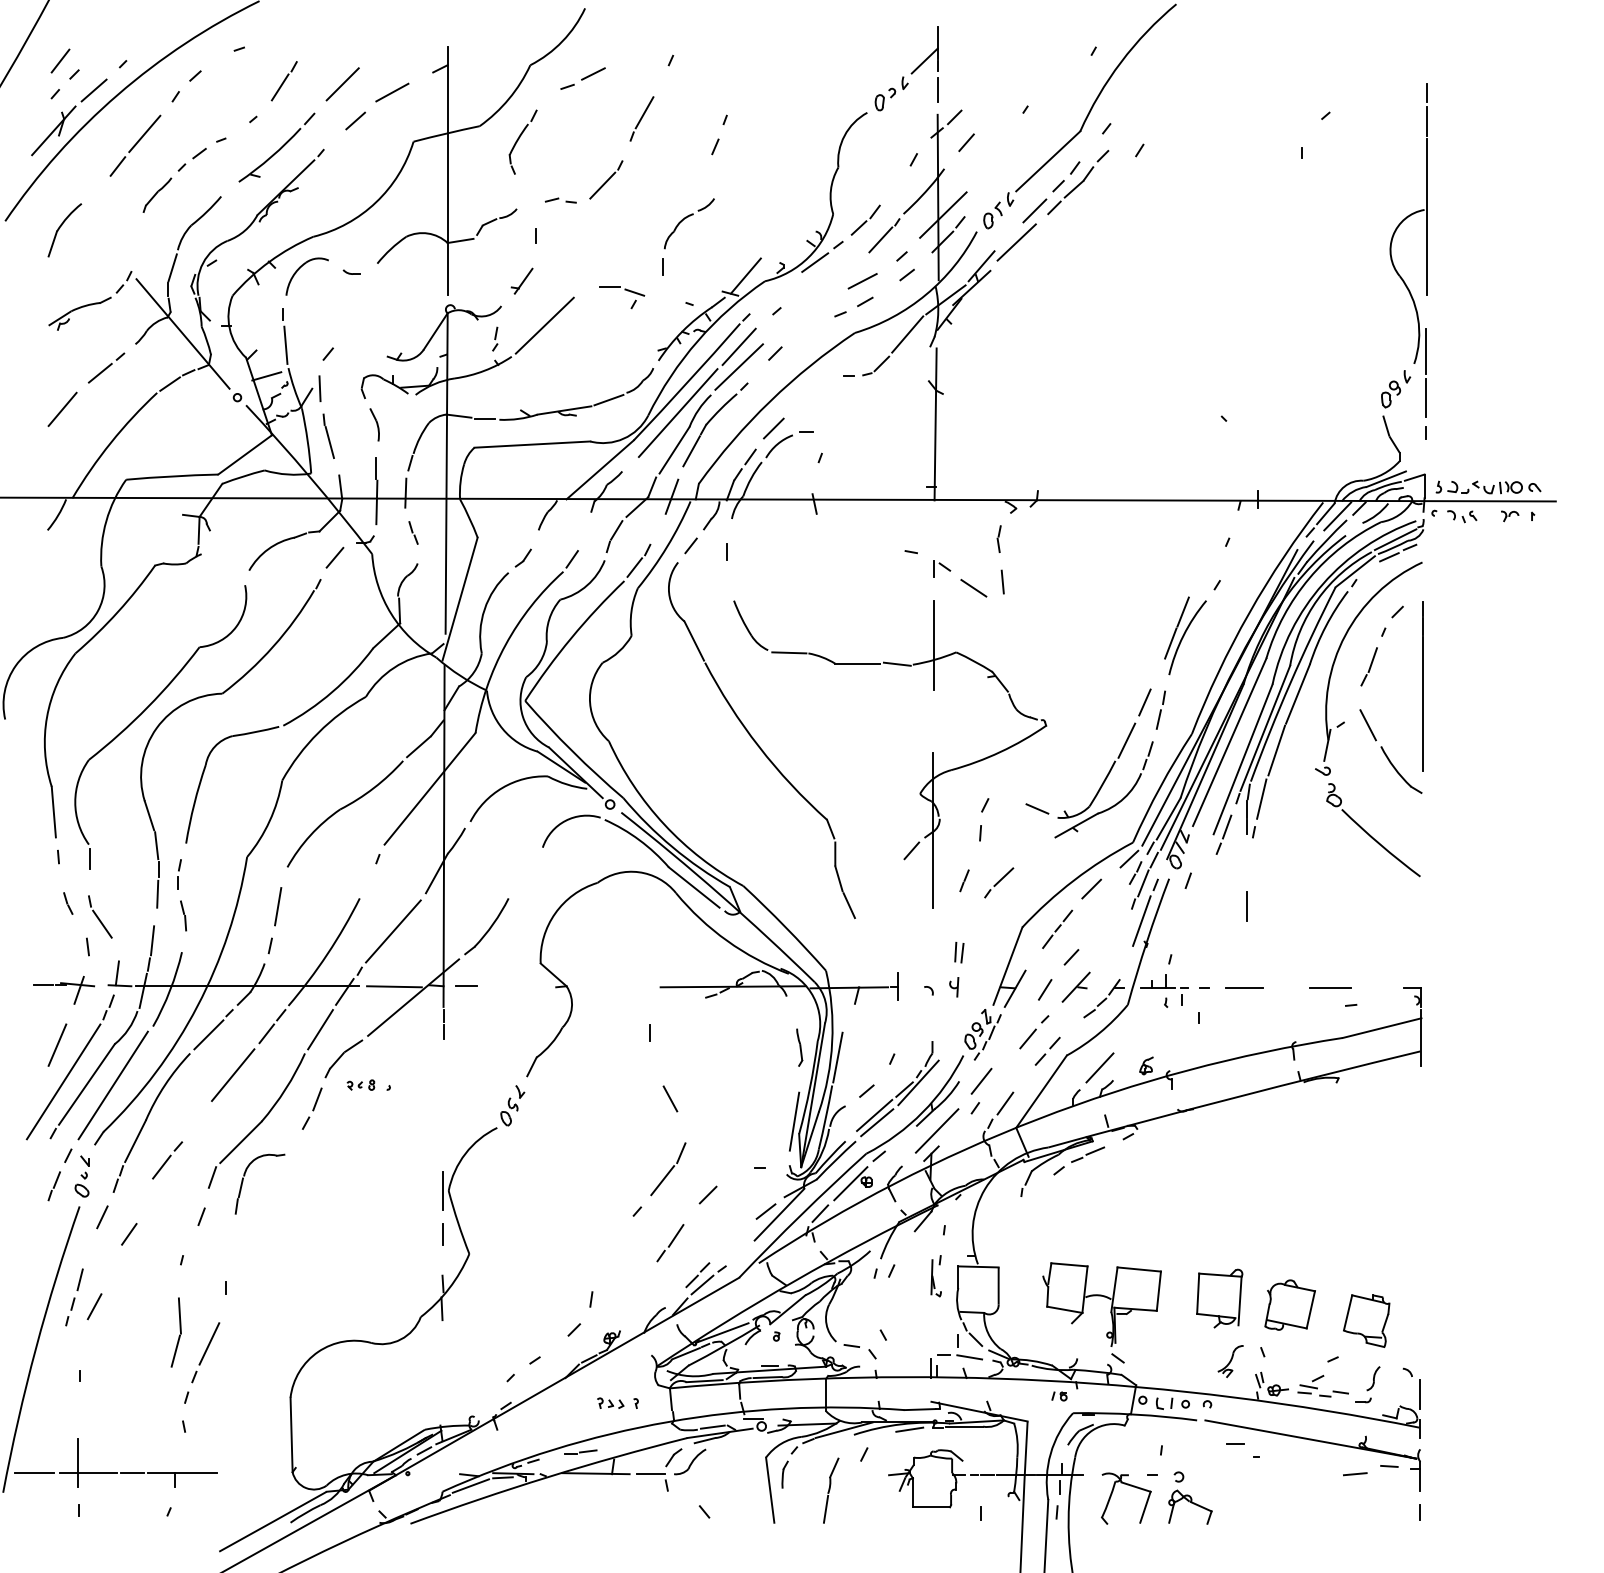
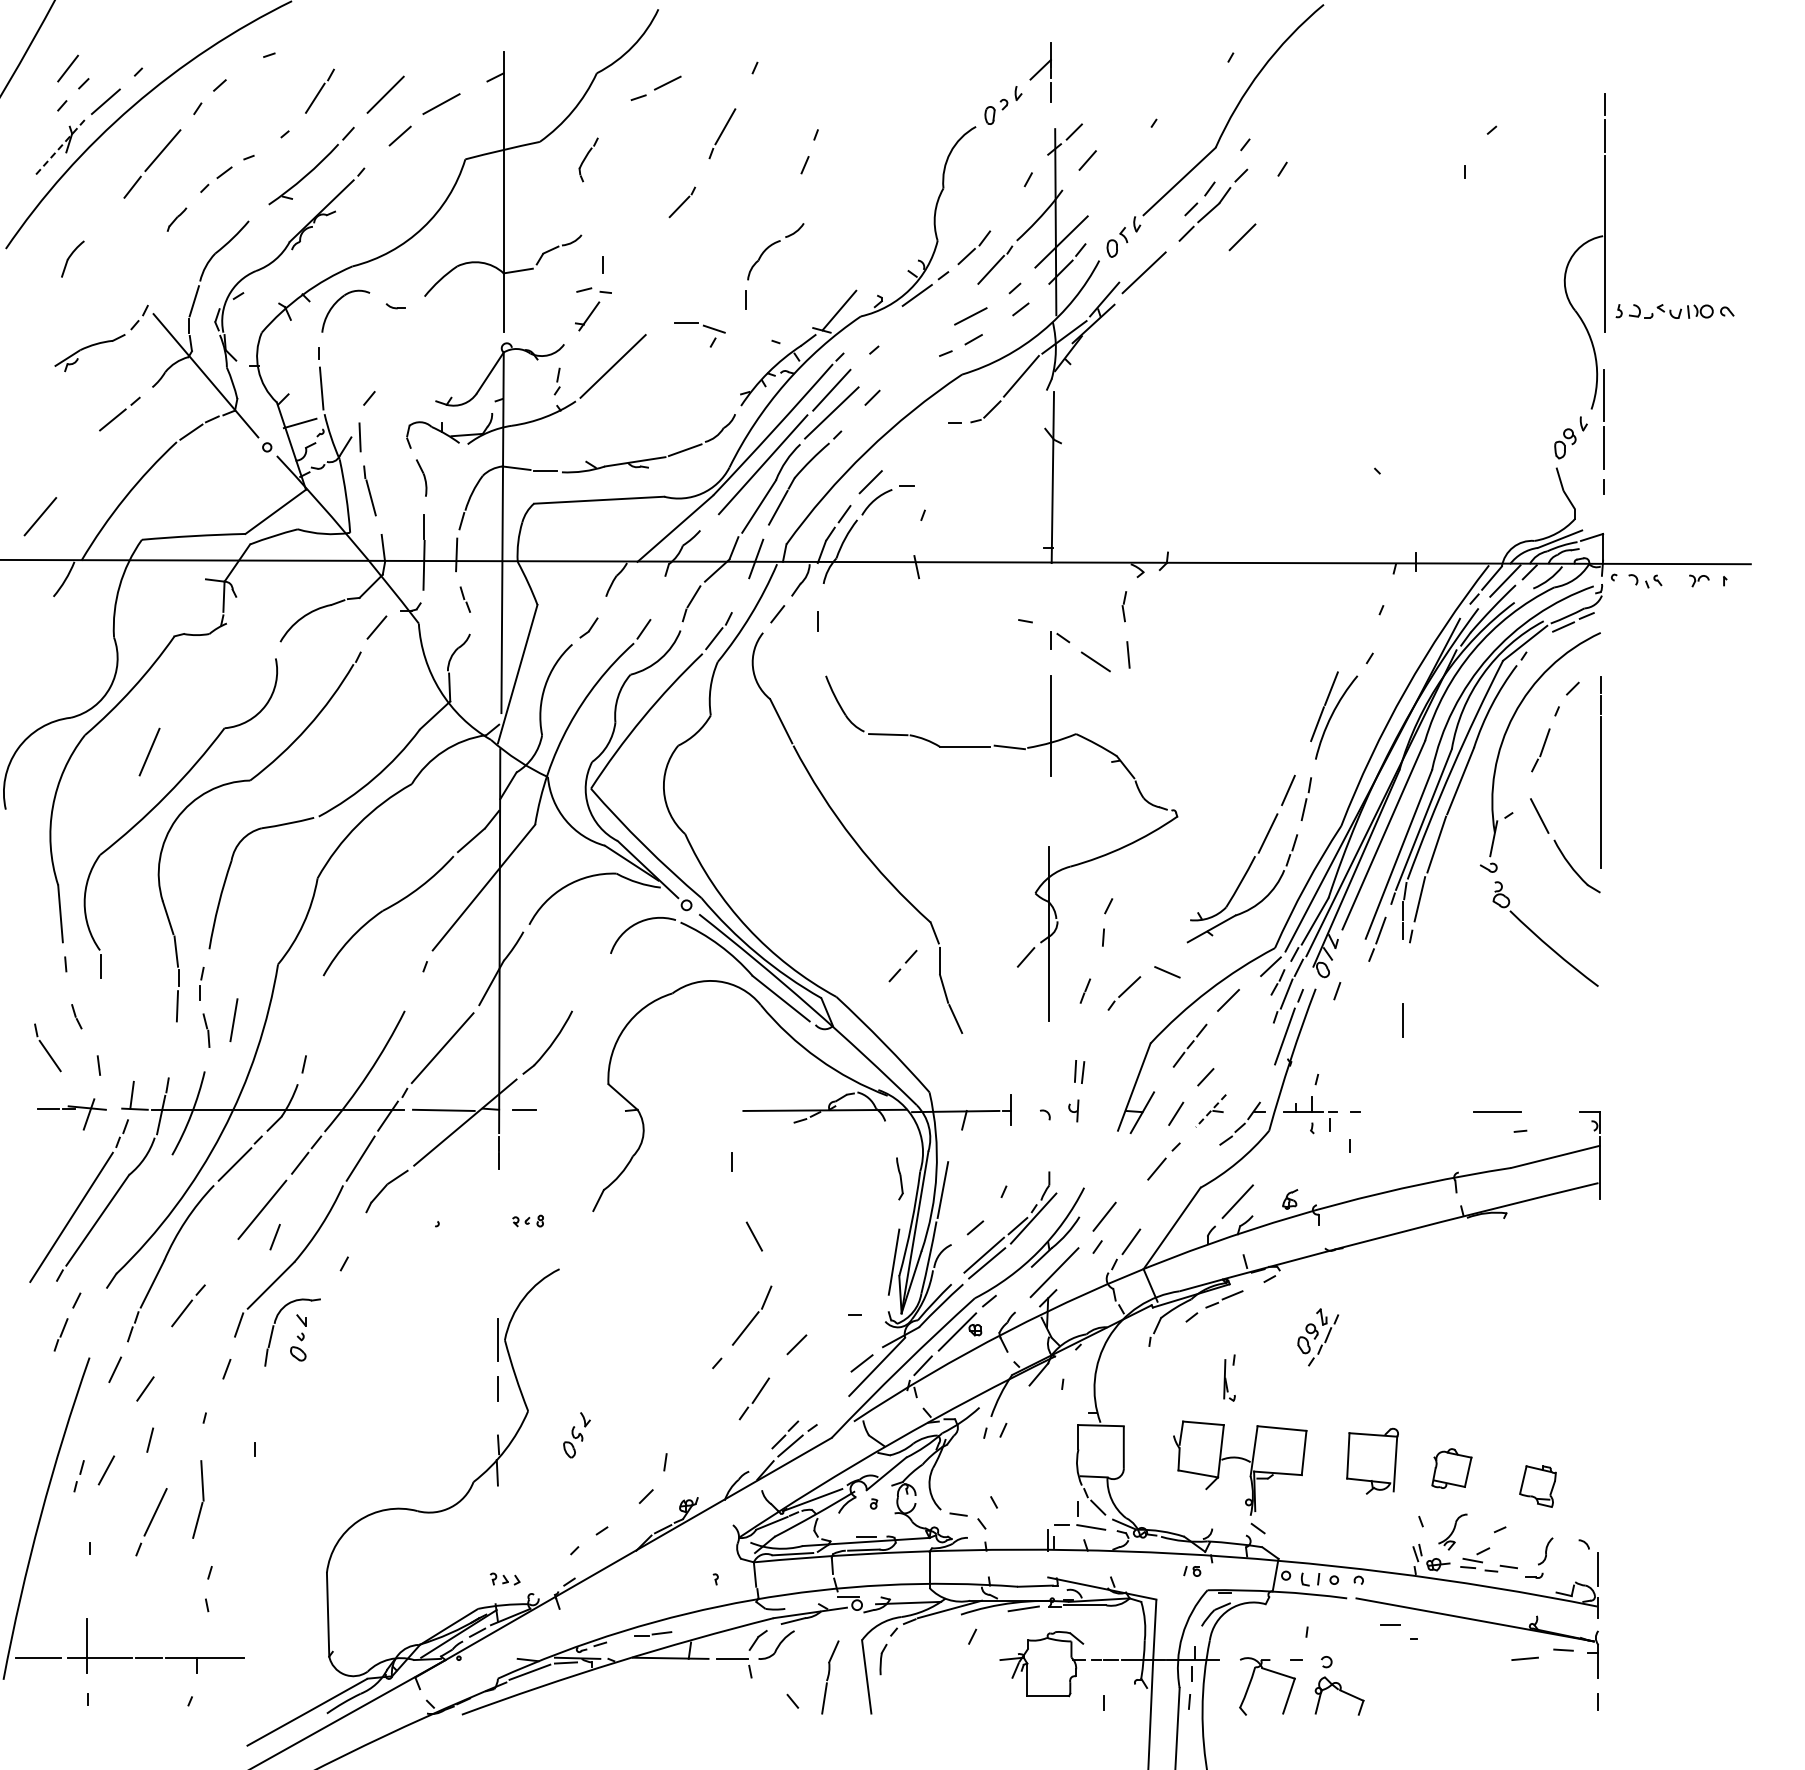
part: (924, 64) -> (1040, 72), size x0.7
line: (53, 131) -> (60, 147), solid -> dashed
part: (522, 141) -> (588, 159), size x0.6
part: (606, 180) -> (682, 202), size x0.7
part: (156, 195) -> (176, 219), size x0.6
part: (560, 200) -> (593, 290), moved
line: (1034, 211) -> (1242, 237), moved
part: (64, 229) -> (72, 258), size x0.6
line: (62, 409) -> (40, 516), moved
part: (1487, 487) -> (1674, 311), moved
line: (1395, 539) -> (1570, 606), removed
line: (1037, 809) -> (1167, 972), moved
line: (277, 906) -> (233, 1020), moved
part: (100, 916) -> (47, 1047), moved
line: (152, 940) -> (171, 1058), removed
line: (1075, 987) -> (1210, 1111), solid -> dashed
line: (1244, 988) -> (1400, 1112), removed
part: (983, 1034) -> (1318, 1337), moved
line: (57, 1044) -> (149, 751), moved
line: (1049, 1048) -> (904, 962), moved
line: (113, 1084) -> (127, 1220), removed
part: (360, 1084) -> (527, 1220), moved
line: (316, 1099) -> (274, 1237), moved
part: (512, 1105) -> (576, 1435), moved
part: (82, 1176) -> (298, 1337), moved
part: (936, 1275) -> (1229, 1377), moved
line: (80, 1279) -> (150, 1439), moved
part: (1289, 1304) -> (1451, 1468), size x0.7
part: (1366, 1320) -> (1537, 1486), size x0.7
part: (205, 1352) -> (151, 1522), moved
part: (1230, 1360) -> (1452, 1531), moved
part: (610, 1402) -> (504, 1578), moved
line: (712, 1426) -> (801, 1605), removed
part: (831, 1490) -> (830, 1677), moved

